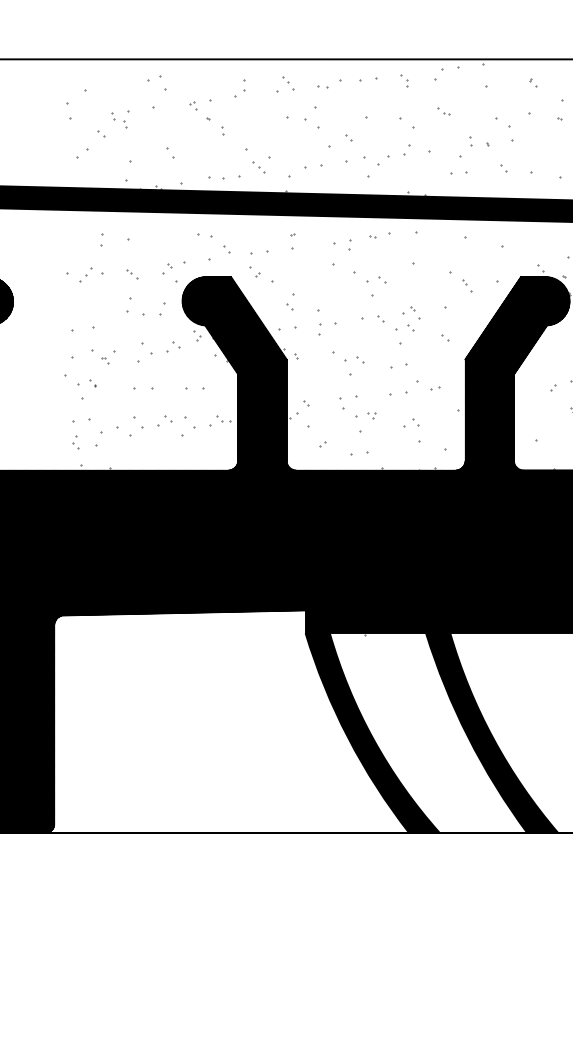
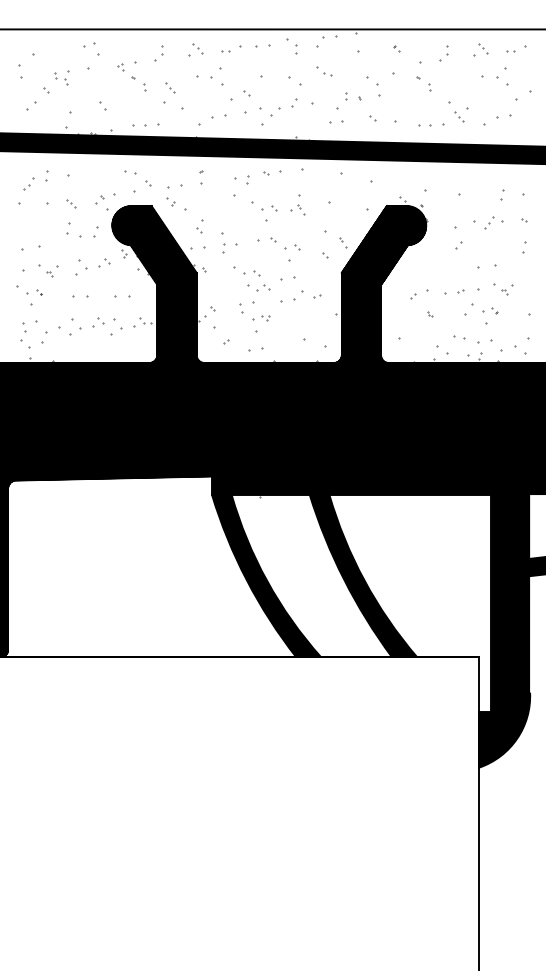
part: (404, 80) -> (292, 46), size x1.6
part: (442, 111) -> (323, 71), size x1.6
part: (259, 166) -> (170, 87), moved
part: (85, 273) -> (28, 183), moved
part: (467, 286) -> (343, 242), moved
part: (410, 312) -> (297, 209), moved
part: (412, 423) -> (263, 287), moved
part: (75, 442) -> (25, 340), size x1.6

